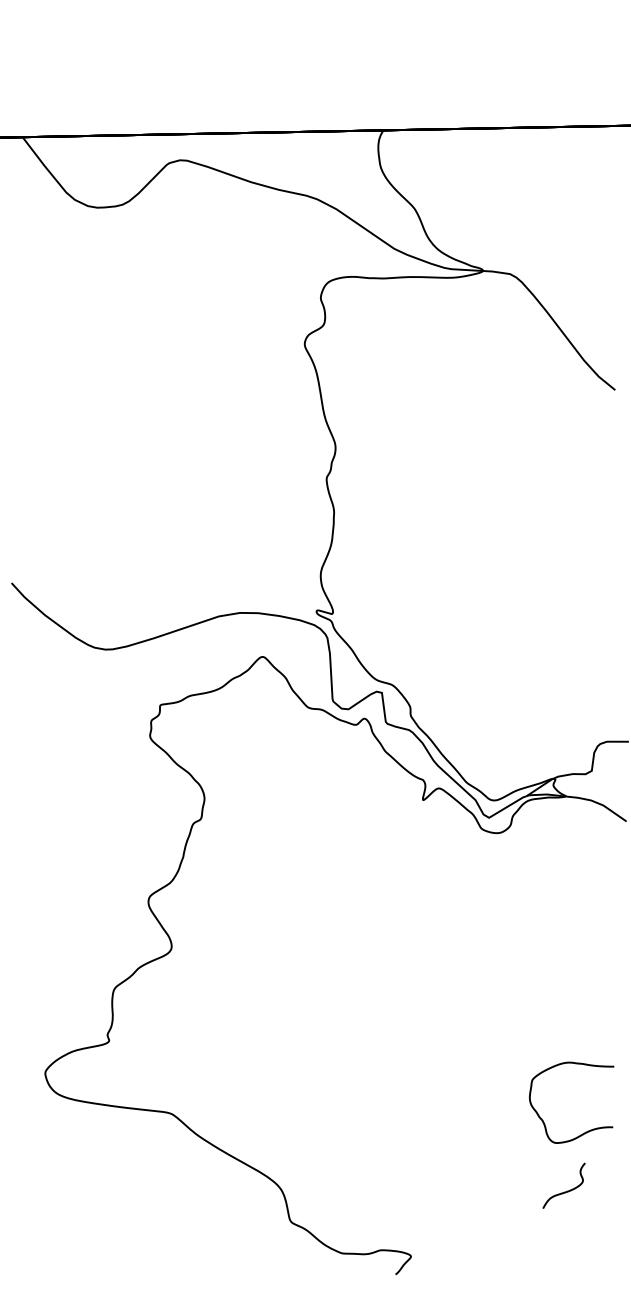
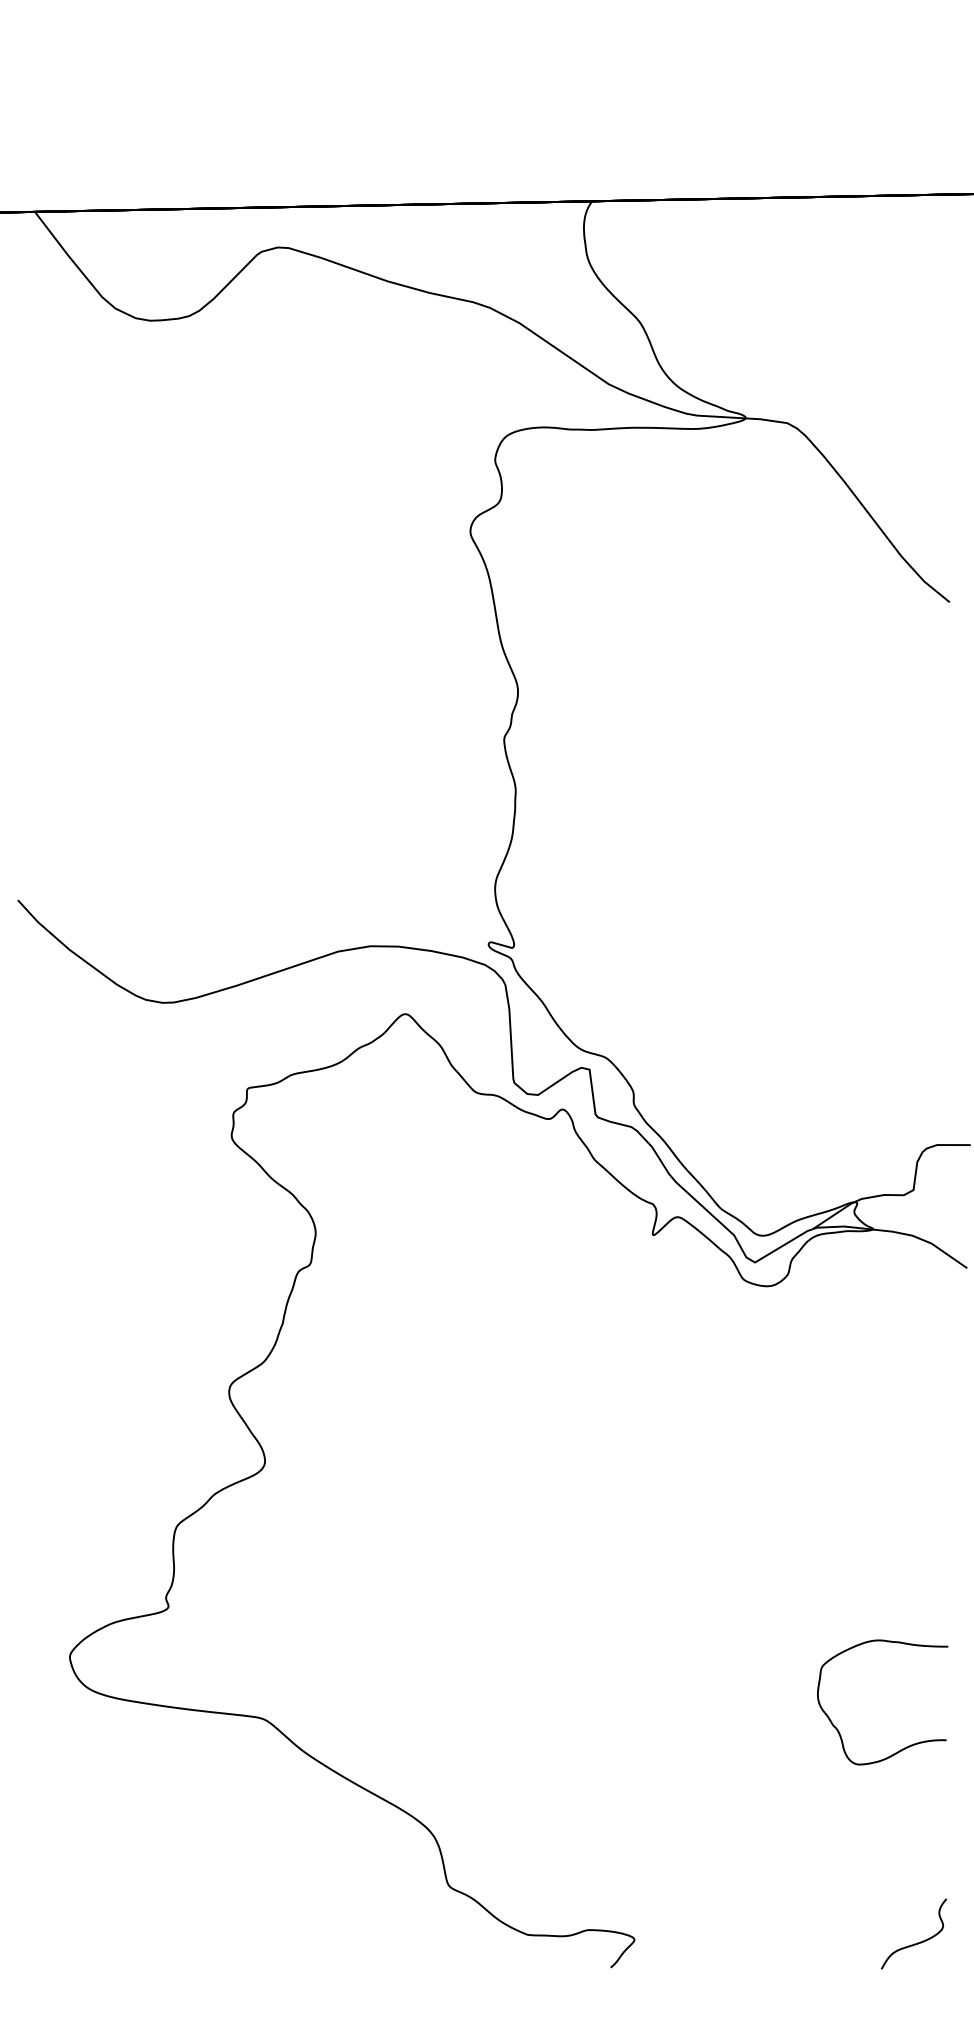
curve: (564, 1191) -> (914, 1942), moved

